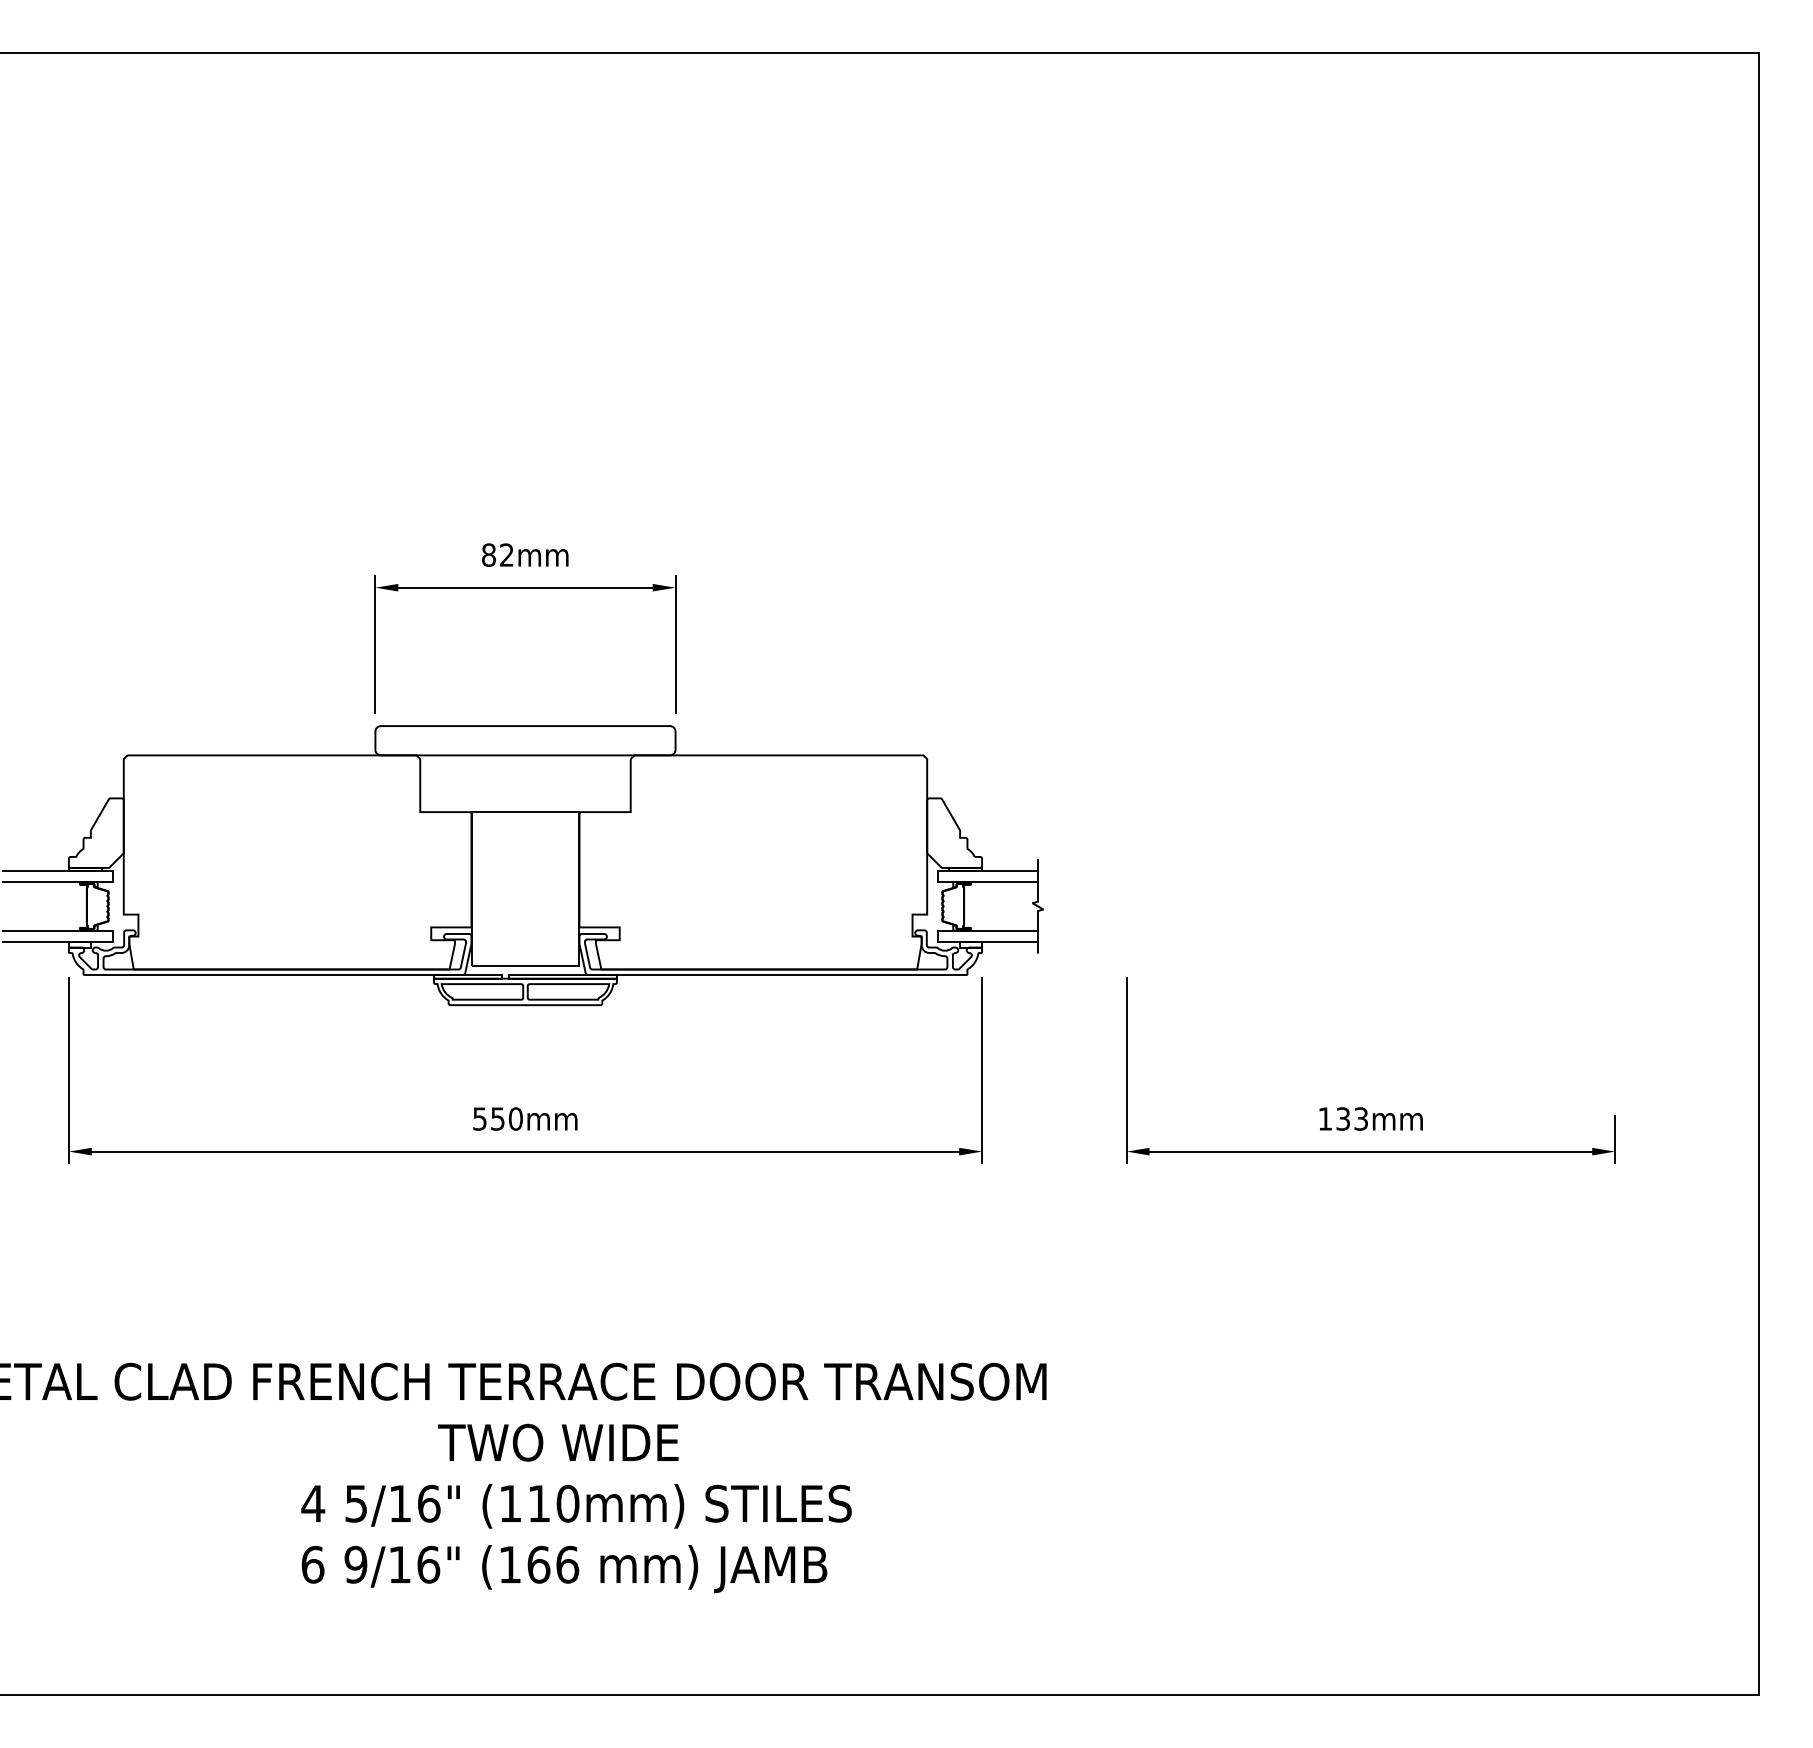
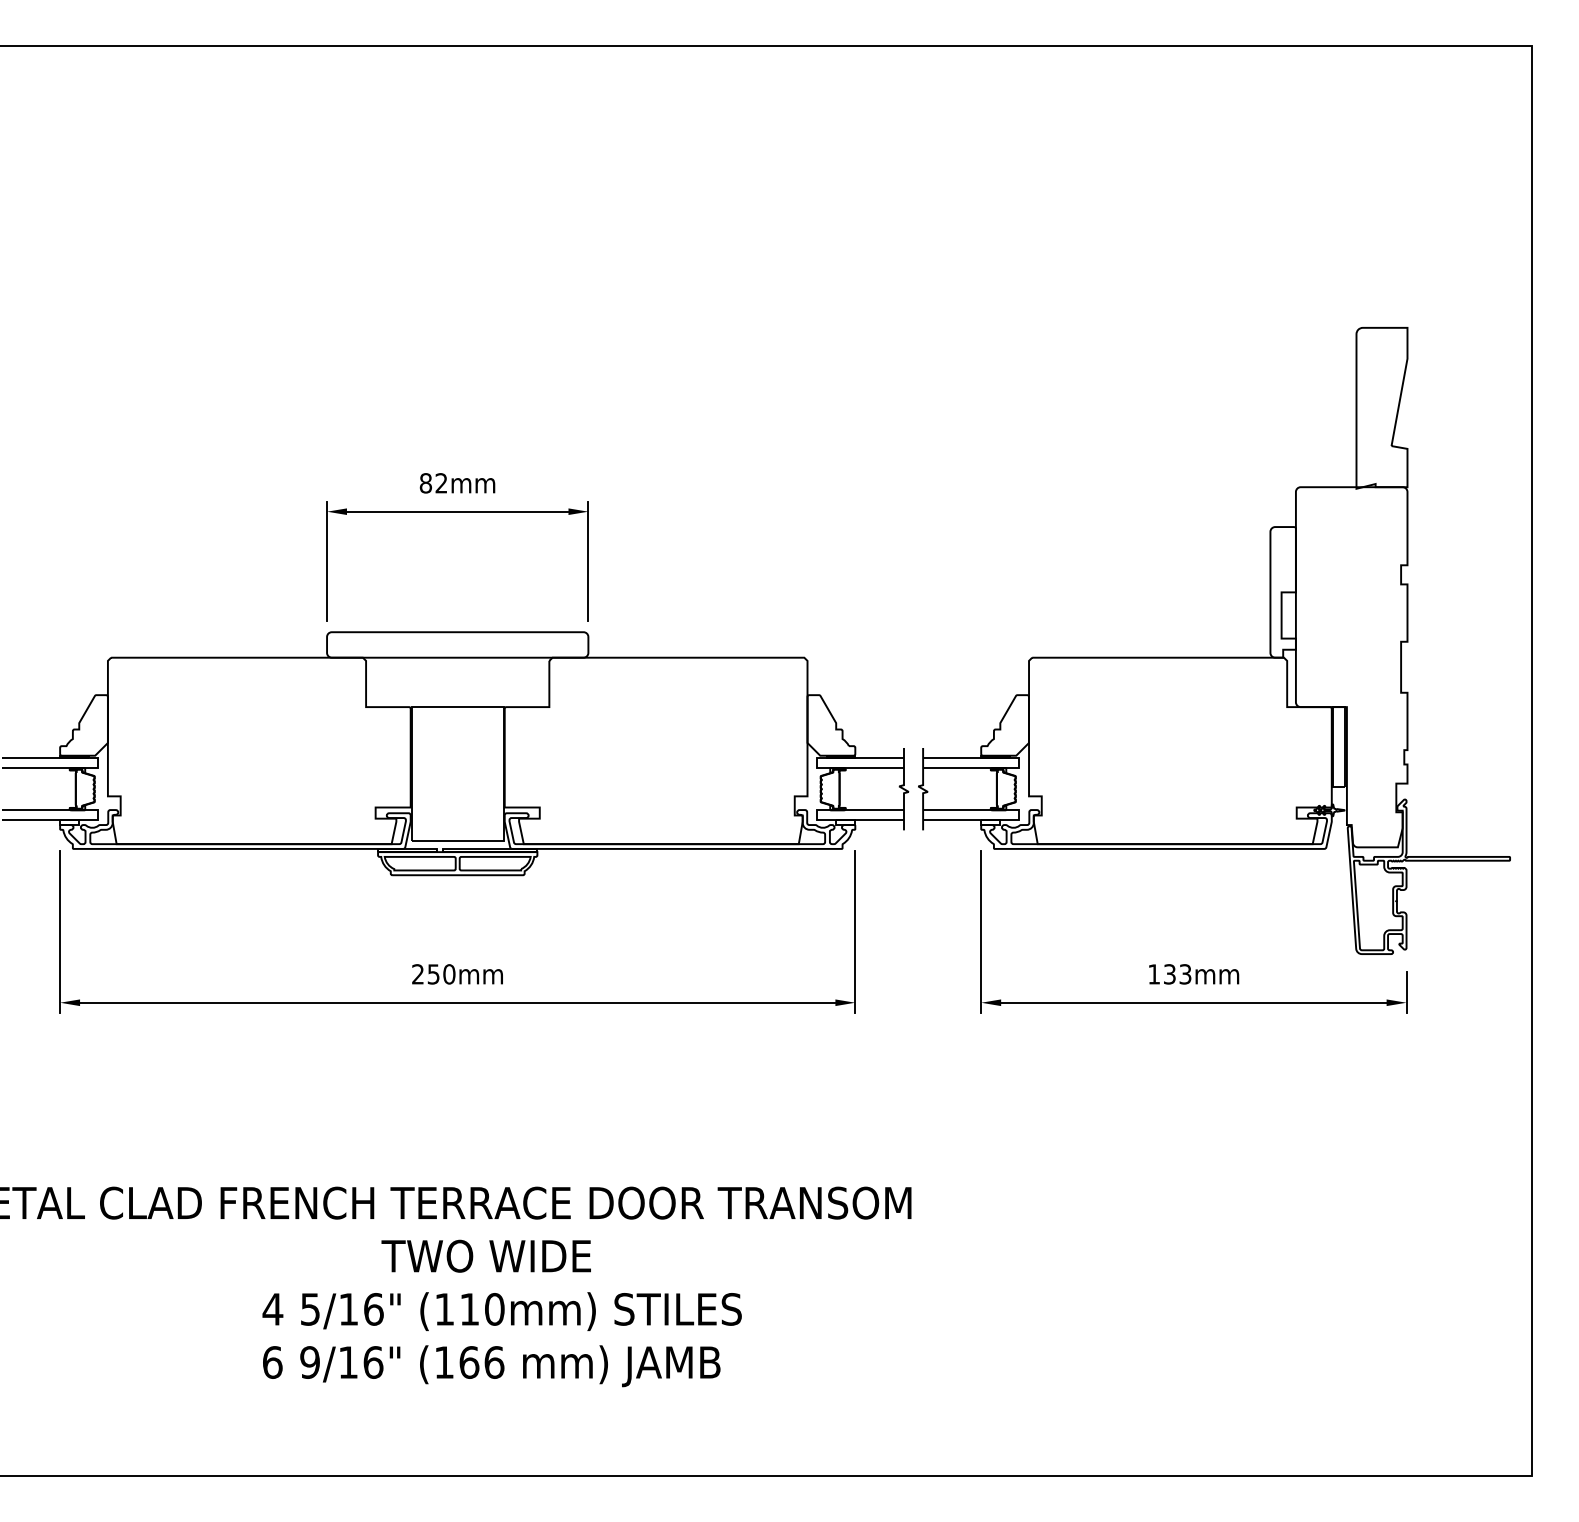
part: (1394, 753) -> (1214, 656), added
text: (479, 1119) -> (417, 974), 550mm -> 250mm

